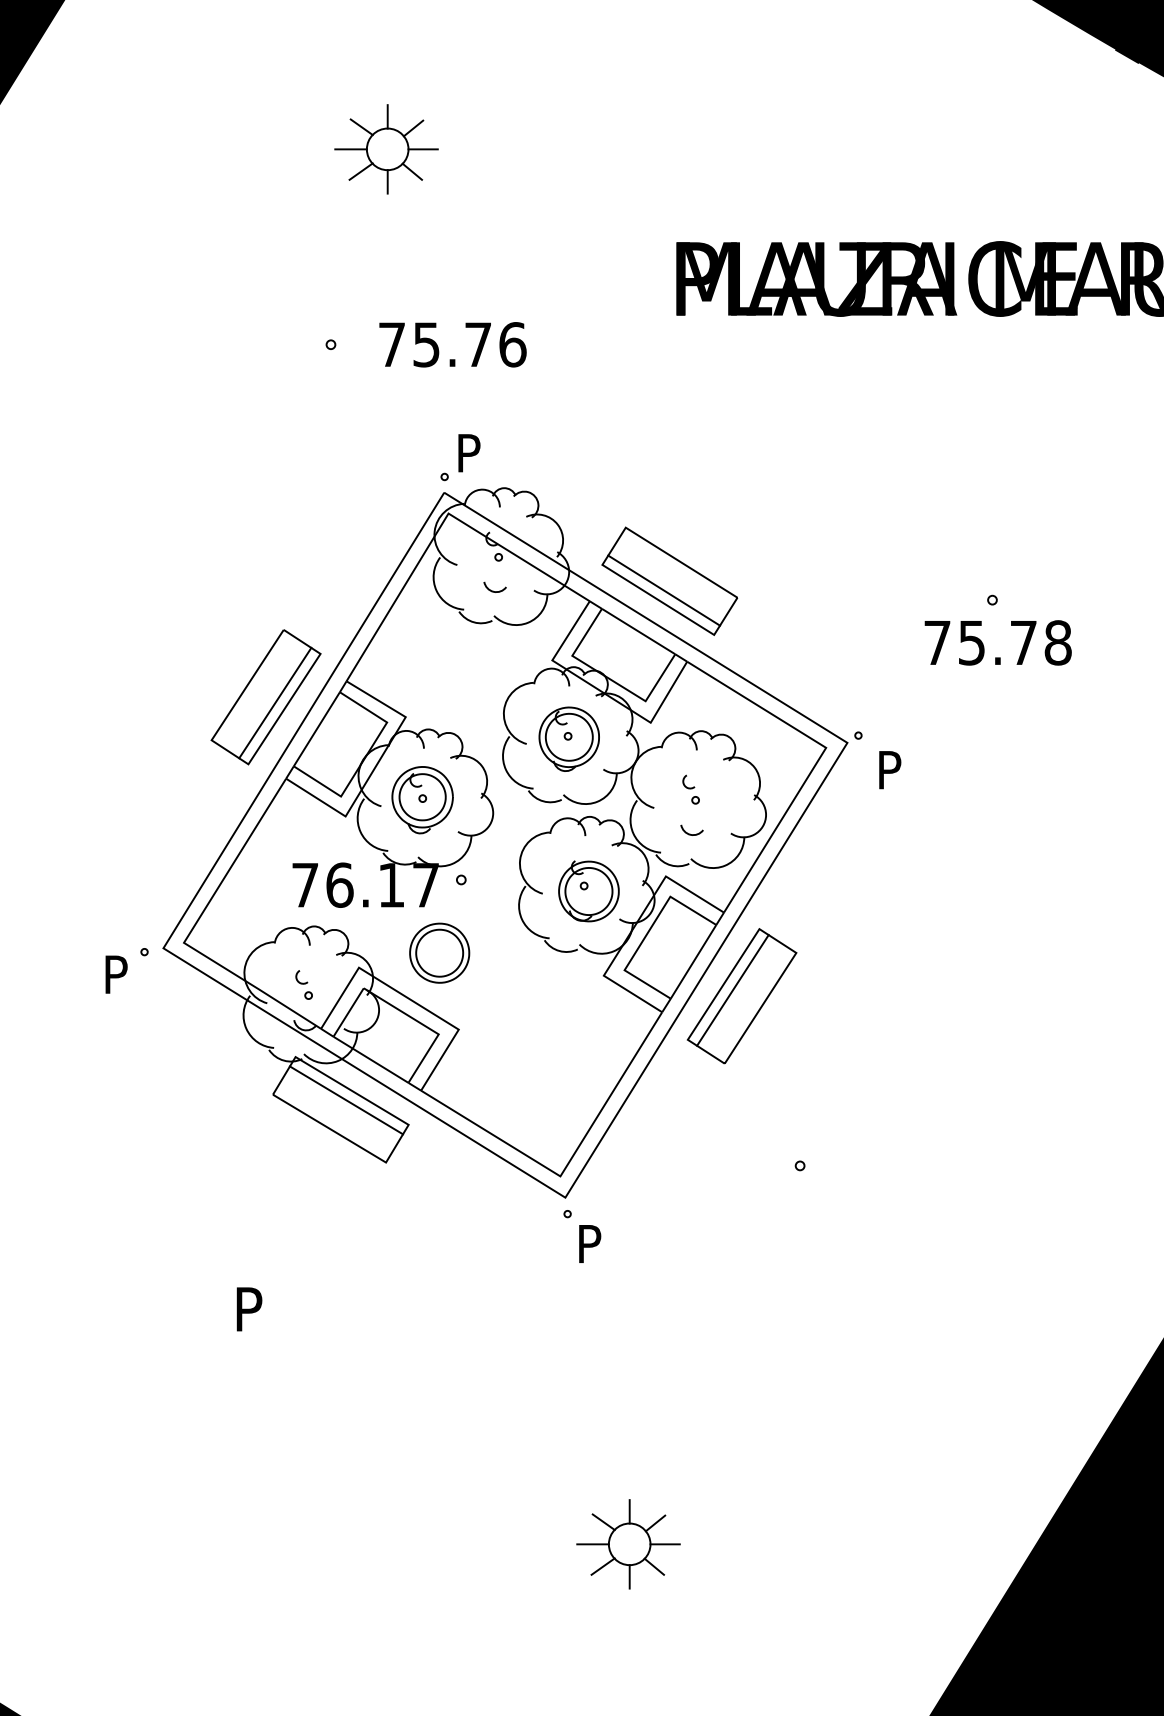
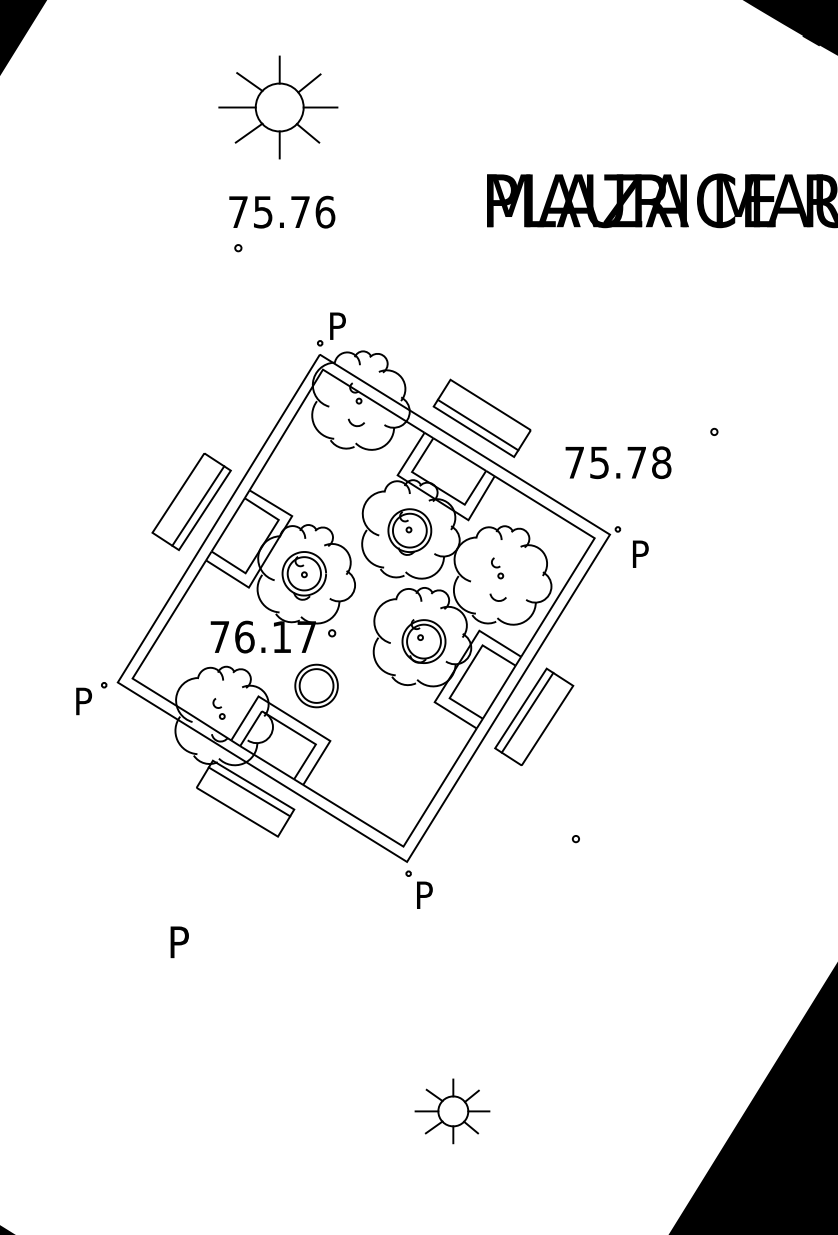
part: (386, 149) -> (278, 107), size x1.6
text: (452, 344) -> (281, 212), moved
text: (997, 642) -> (617, 462), moved

